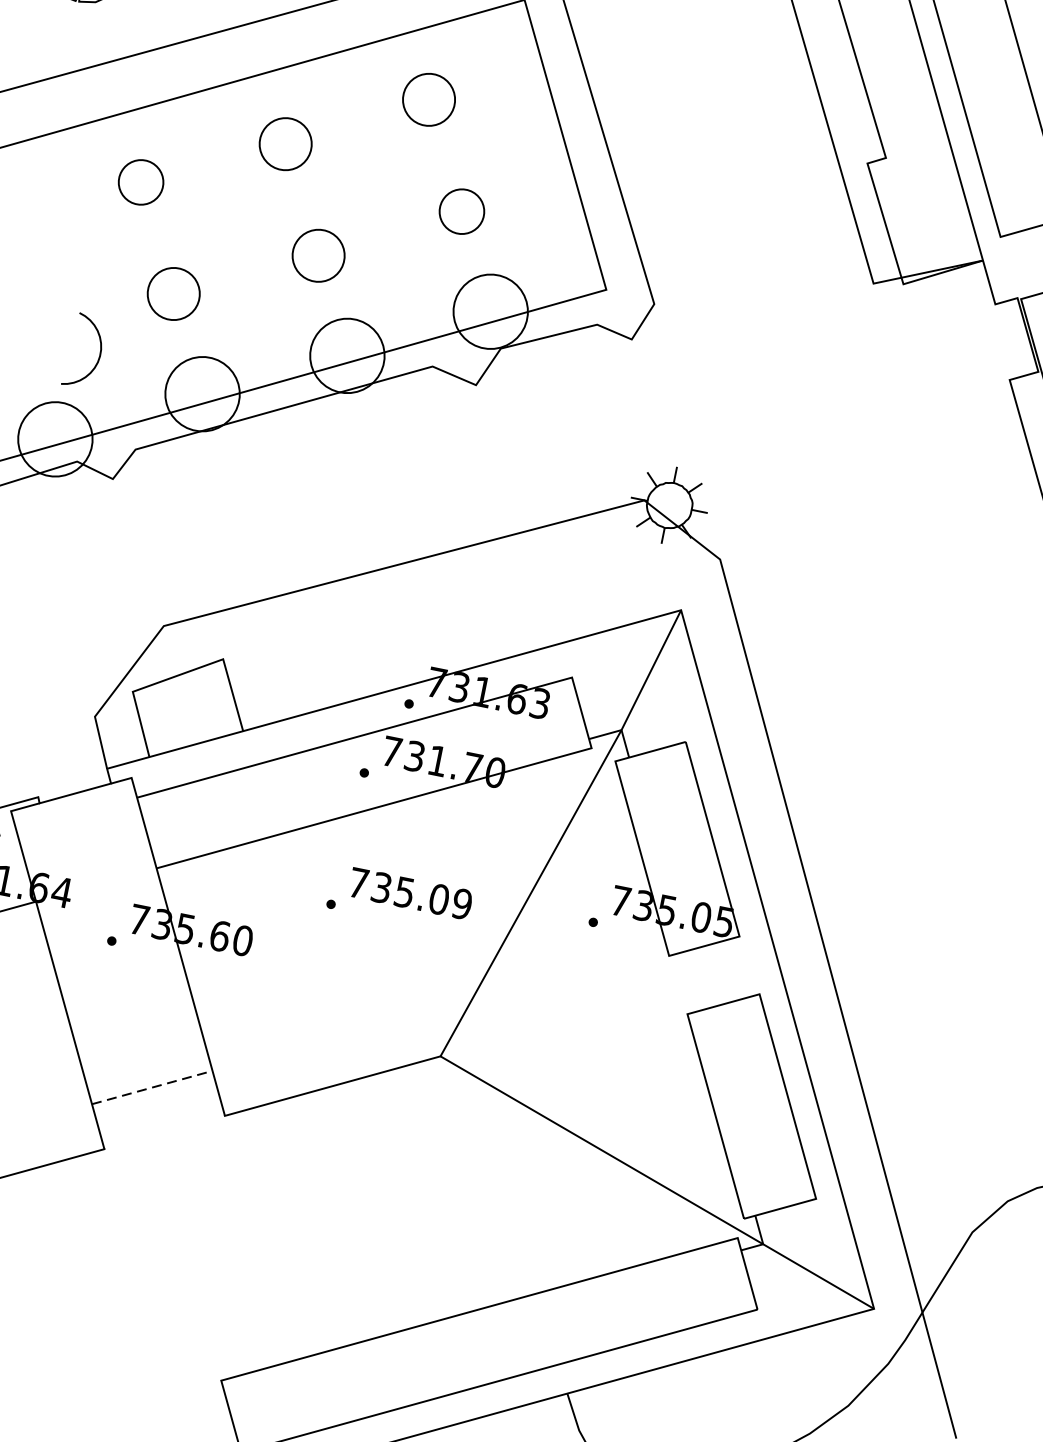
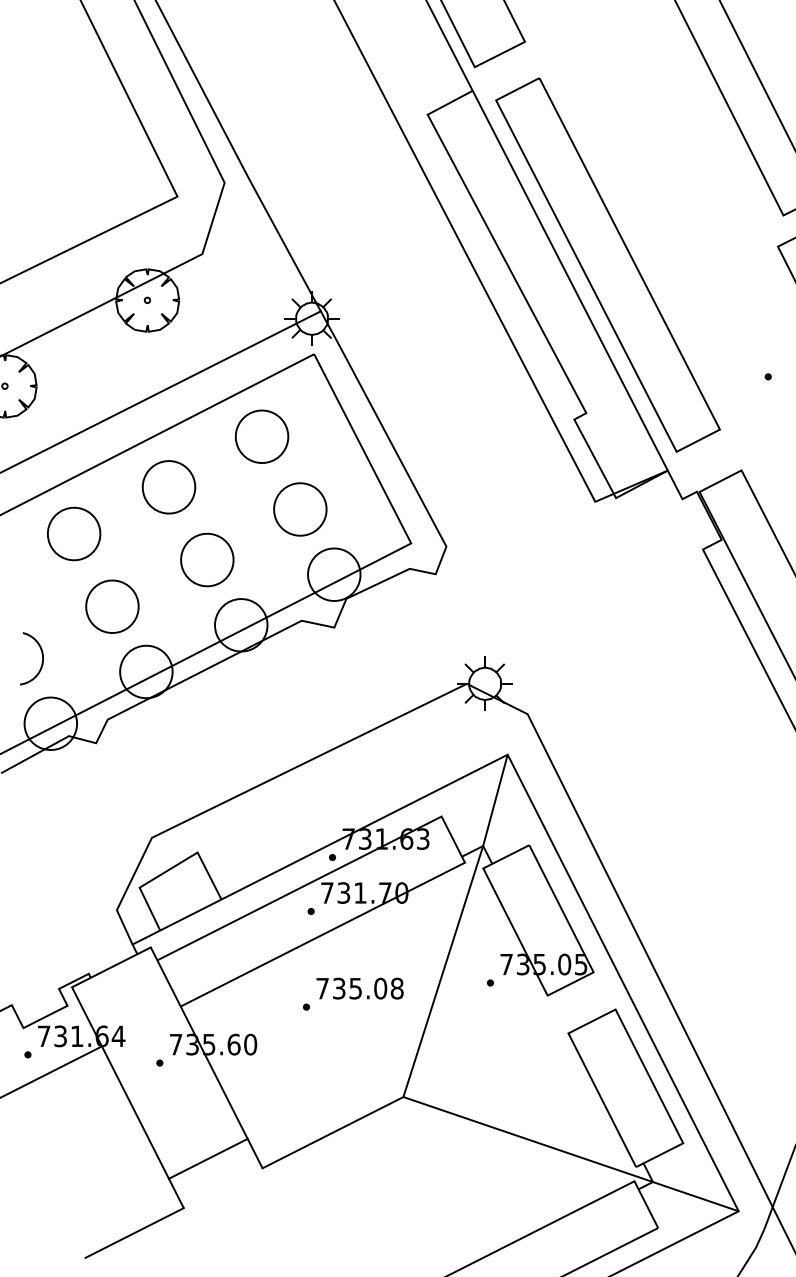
part: (428, 99) -> (261, 436), size x1.43
part: (284, 144) -> (168, 487), size x1.43
part: (141, 181) -> (74, 533), size x1.67
part: (462, 211) -> (300, 509), size x1.67
part: (318, 255) -> (207, 559), size x1.43
part: (173, 293) -> (112, 606), size x1.43
curve: (99, 348) -> (41, 654), moved
text: (461, 903) -> (396, 988), 735.09 -> 735.08
line: (152, 1087) -> (208, 1158), dashed -> solid

